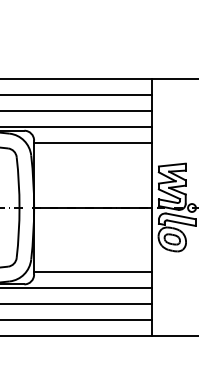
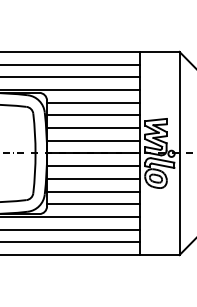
line: (93, 159) -> (93, 115), added
line: (93, 175) -> (93, 128), added
line: (93, 191) -> (93, 140), added
line: (93, 224) -> (93, 166), added
line: (93, 239) -> (93, 178), added
line: (93, 255) -> (93, 191), added

